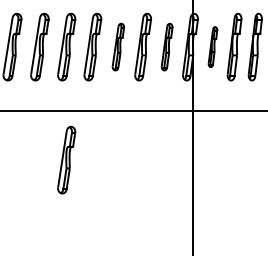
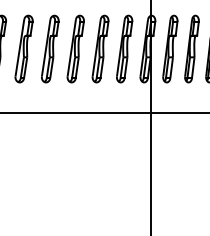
part: (118, 46) -> (75, 48), size x1.43
part: (166, 46) -> (123, 48), size x1.43
part: (212, 46) -> (169, 48), size x1.67
part: (66, 159) -> (23, 161), removed

